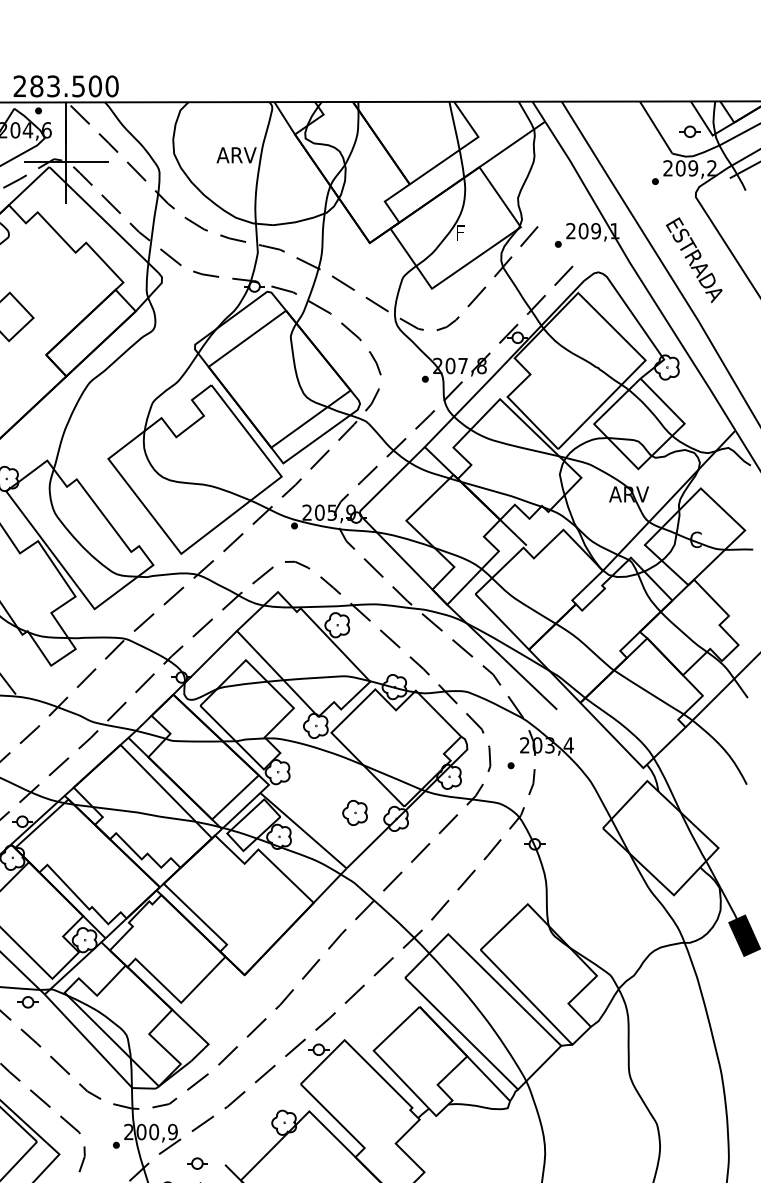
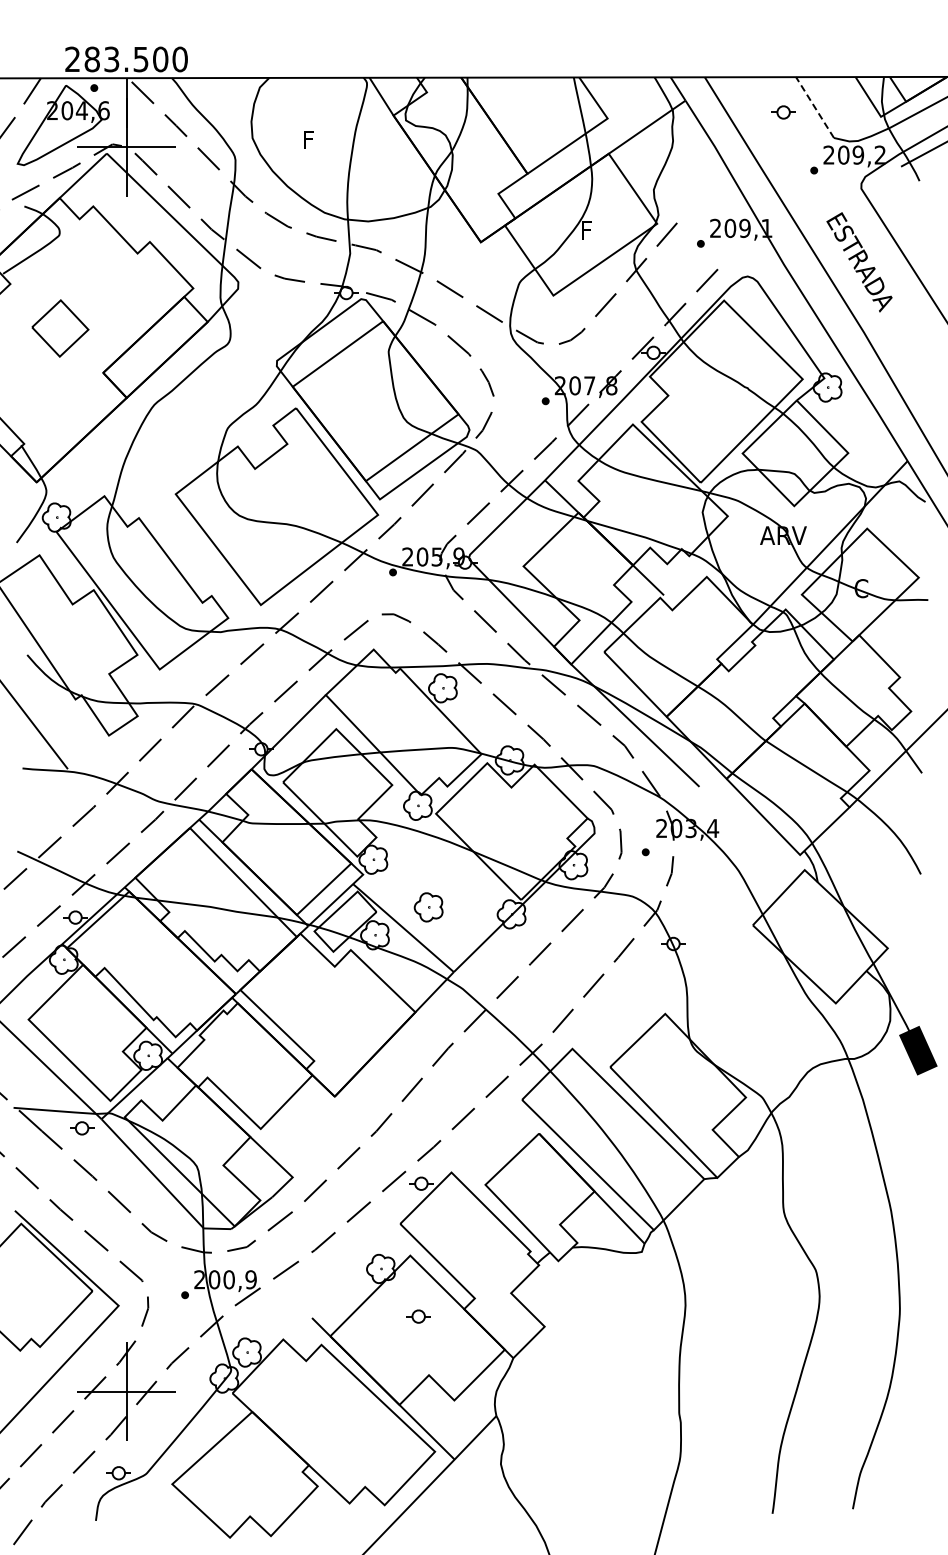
line: (656, 127) -> (815, 107), solid -> dashed
part: (689, 131) -> (783, 112), moved
text: (236, 154) -> (325, 139), ARV -> F
part: (354, 813) -> (428, 907), moved
part: (197, 1163) -> (418, 1316), moved

